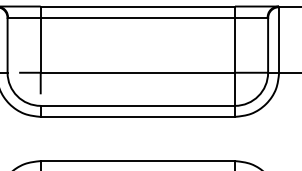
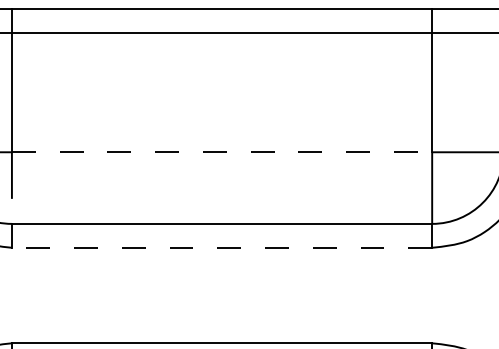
line: (138, 72) -> (223, 151), solid -> dashed
line: (137, 116) -> (221, 246), solid -> dashed

